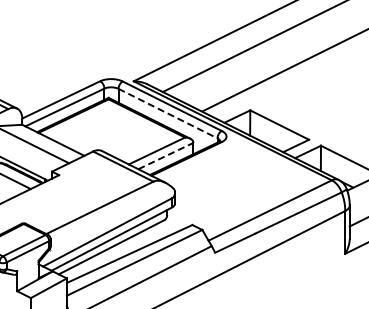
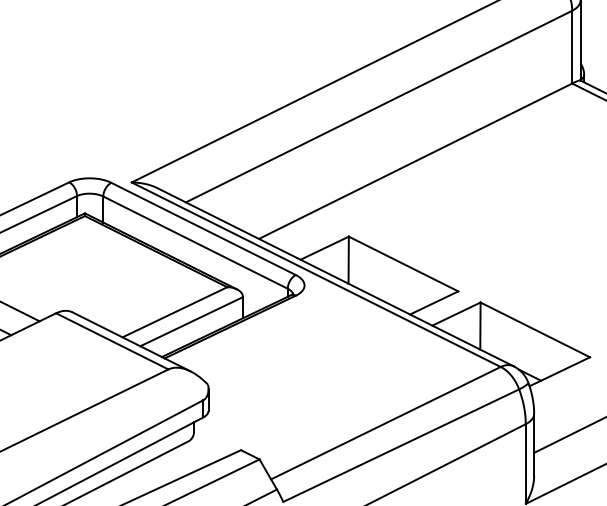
line: (168, 113) -> (196, 242), dashed -> solid
line: (165, 156) -> (190, 322), dashed -> solid

